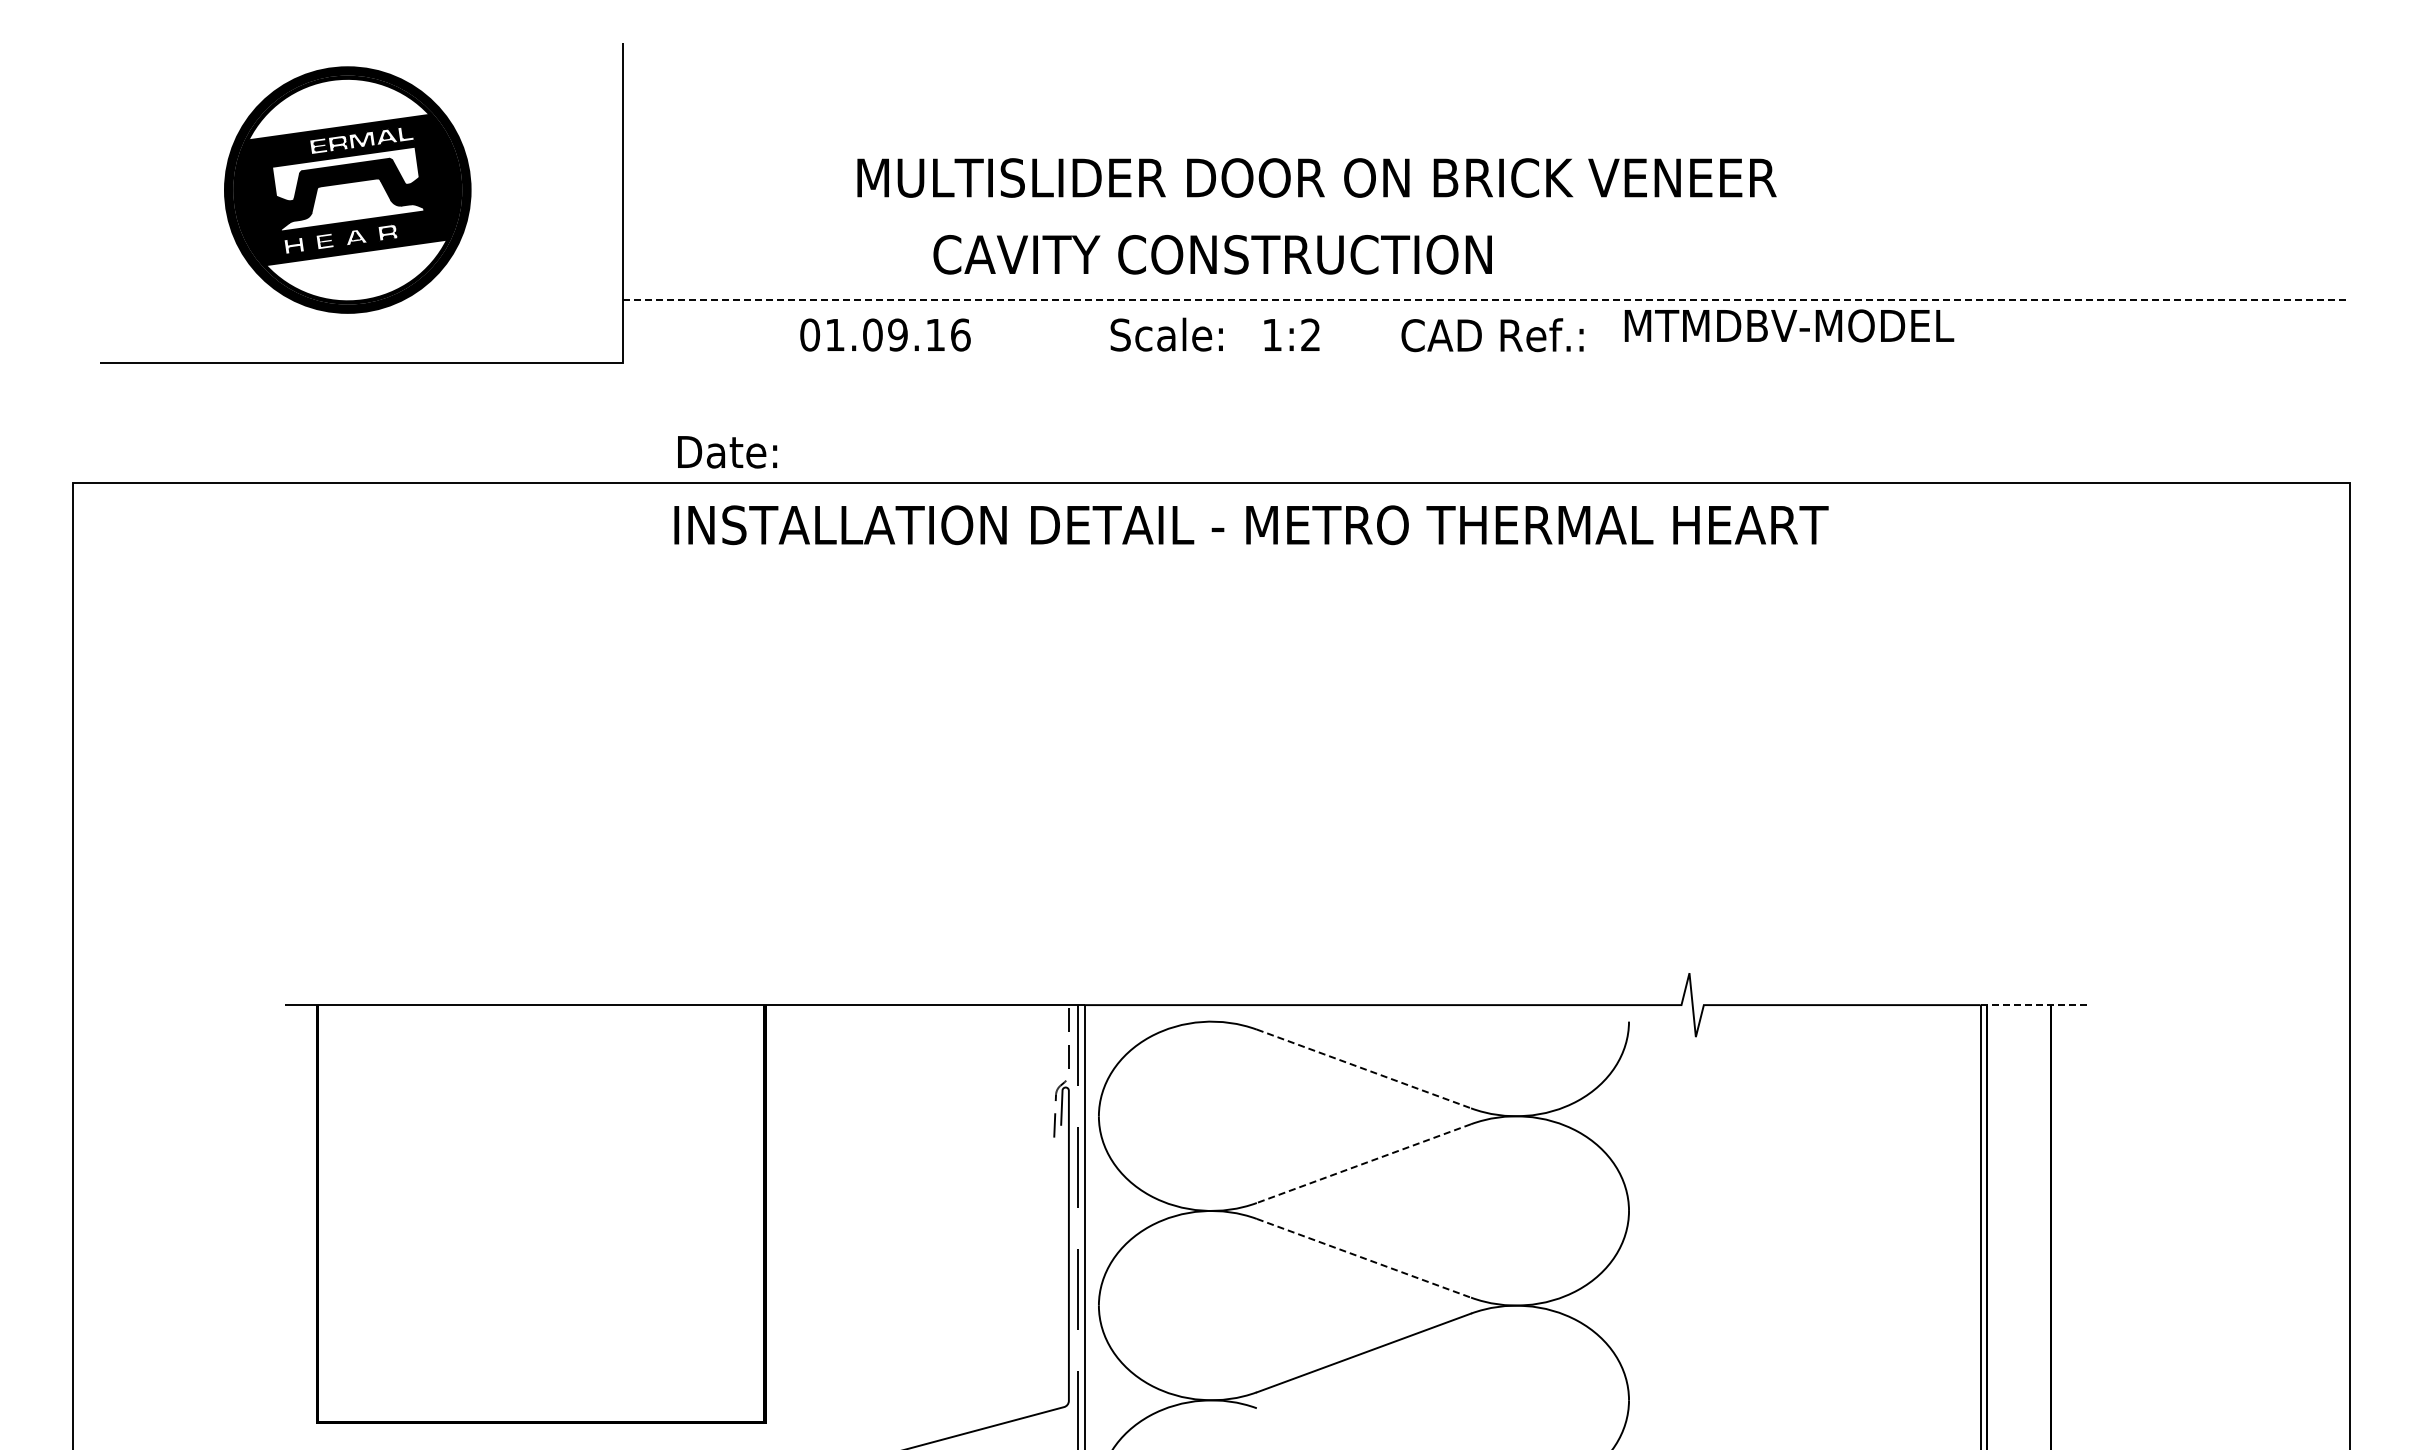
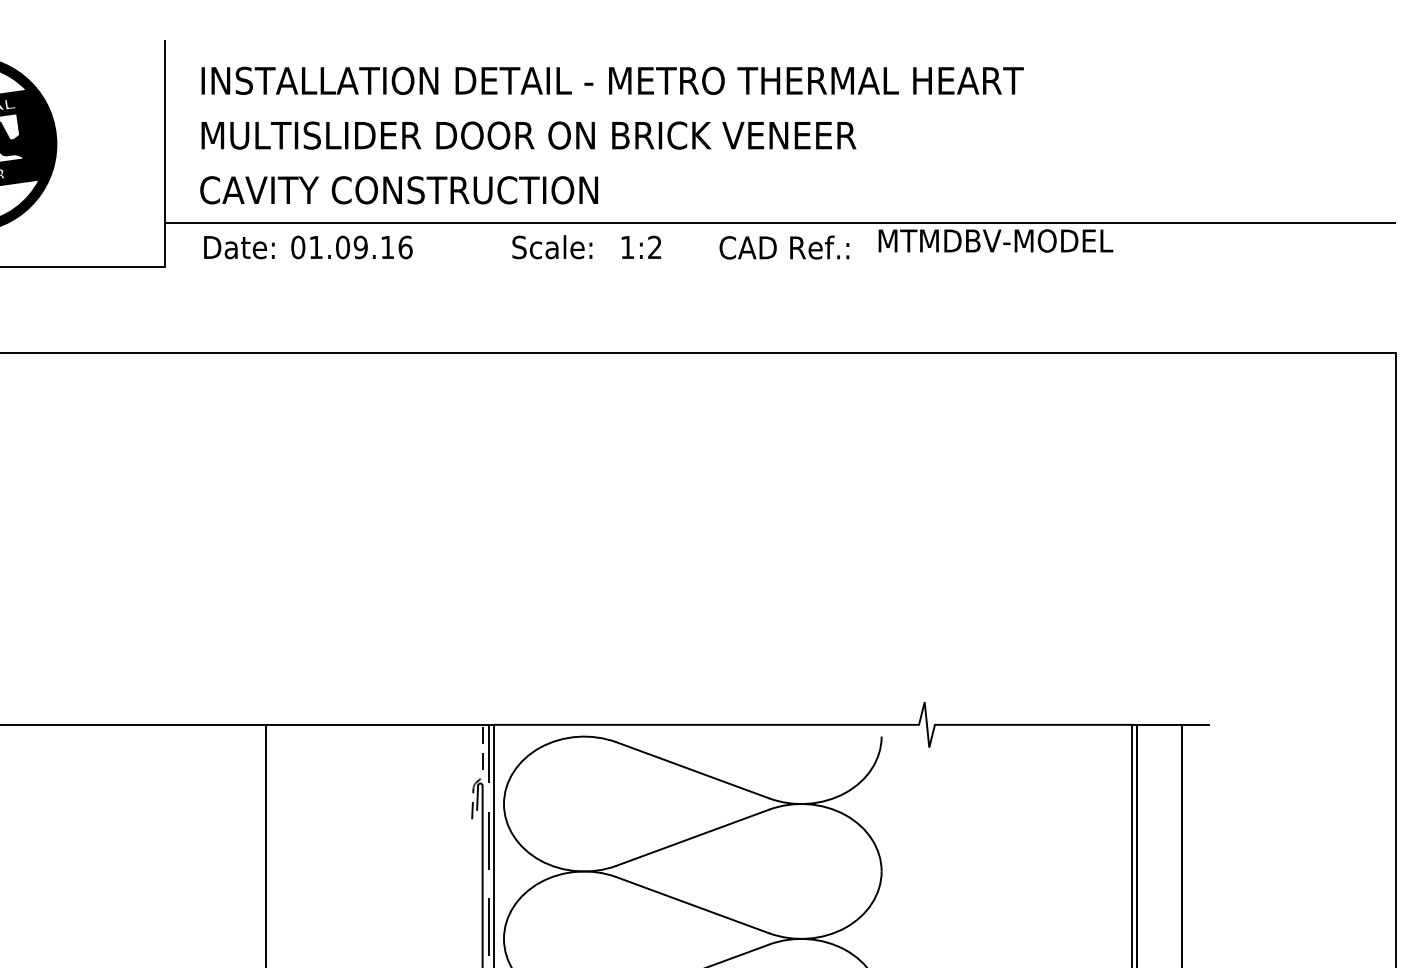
text: (1316, 177) -> (528, 135), moved
text: (1212, 254) -> (398, 190), moved
line: (1486, 300) -> (780, 222), dashed -> solid
text: (727, 452) -> (239, 247), moved
text: (1251, 525) -> (612, 81), moved
line: (2035, 1005) -> (1171, 725), dashed -> solid
line: (1364, 1069) -> (693, 770), dashed -> solid
line: (1363, 1163) -> (692, 837), dashed -> solid
line: (1364, 1258) -> (693, 905), dashed -> solid

